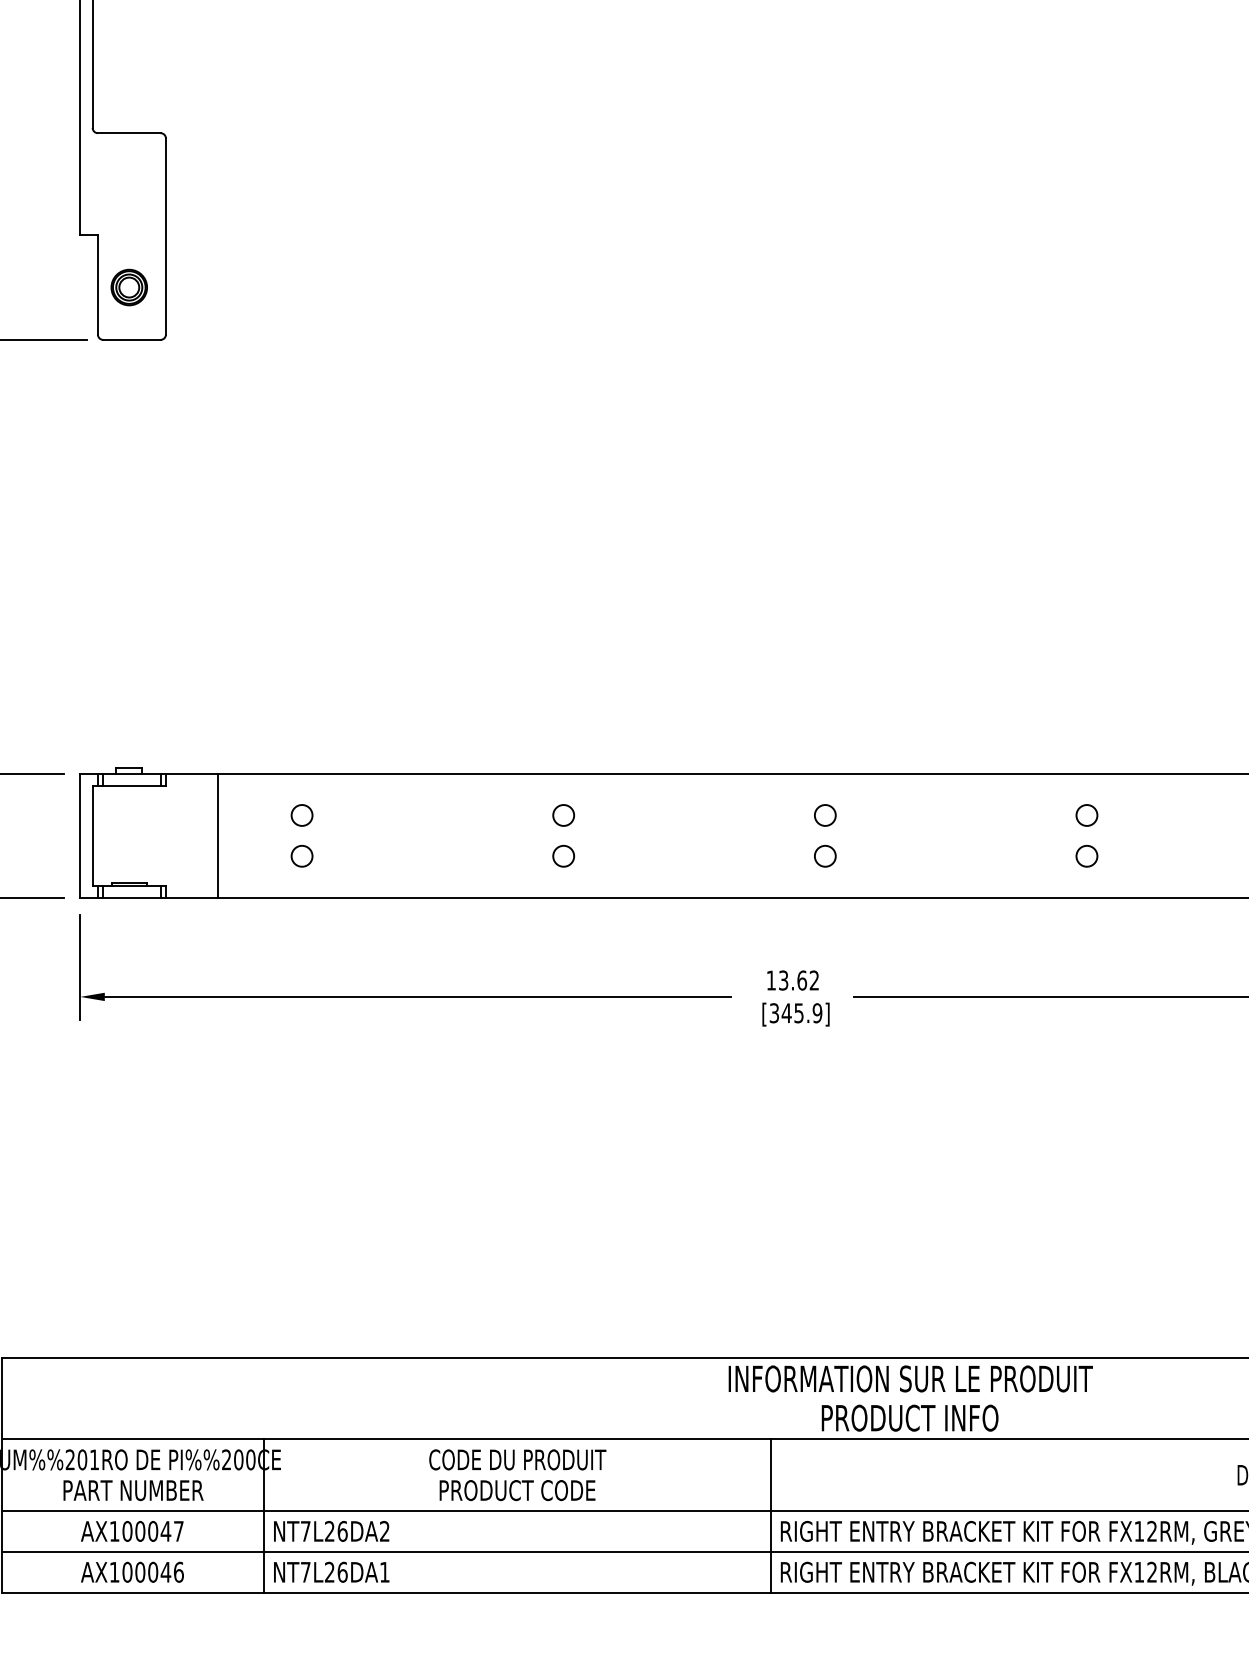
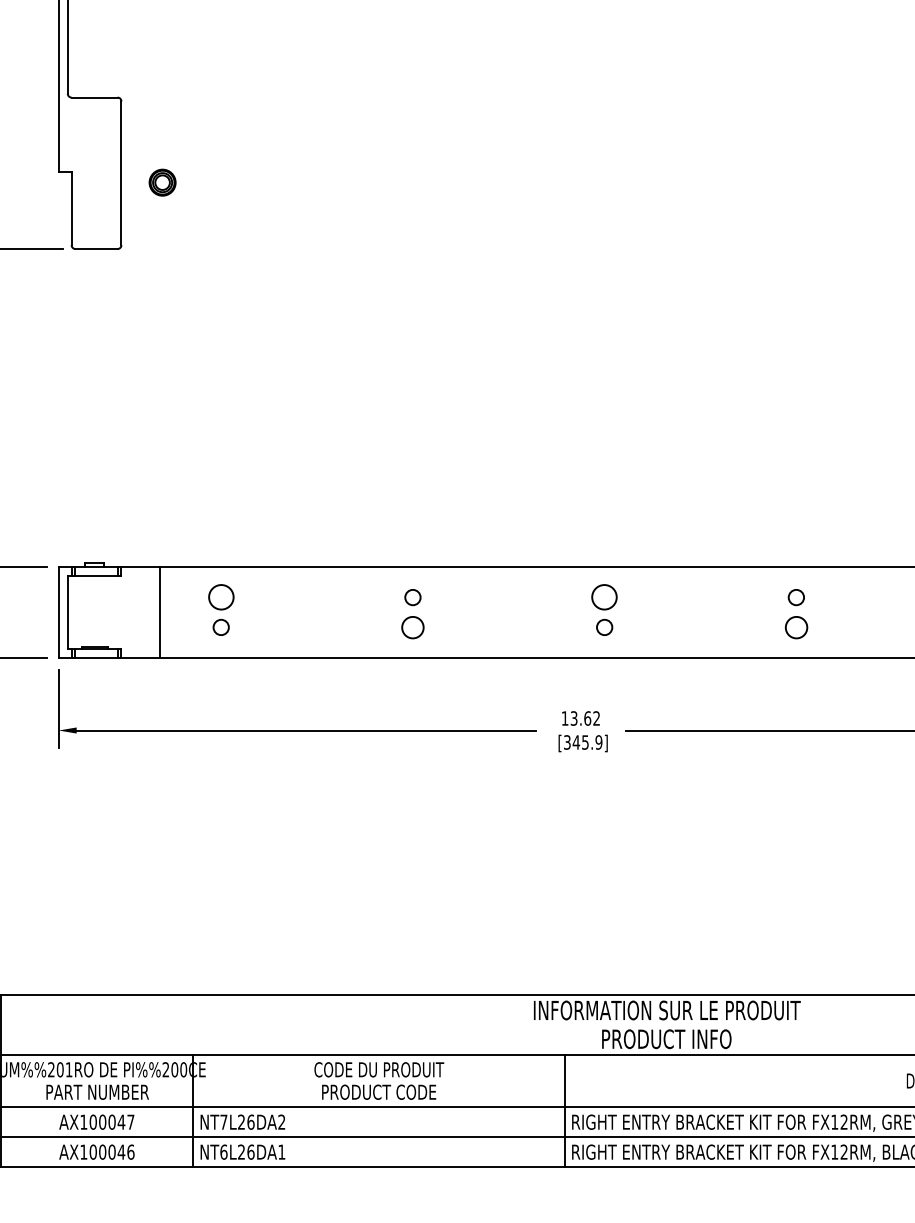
part: (129, 287) -> (162, 182), moved
circle: (301, 815) -> (220, 597), size x1.6
circle: (825, 815) -> (604, 597), size x1.6
circle: (563, 854) -> (412, 626), size x1.4
circle: (1085, 854) -> (795, 626), size x1.4
text: (305, 1571) -> (223, 1151), NT7L26DA1 -> NT6L26DA1

